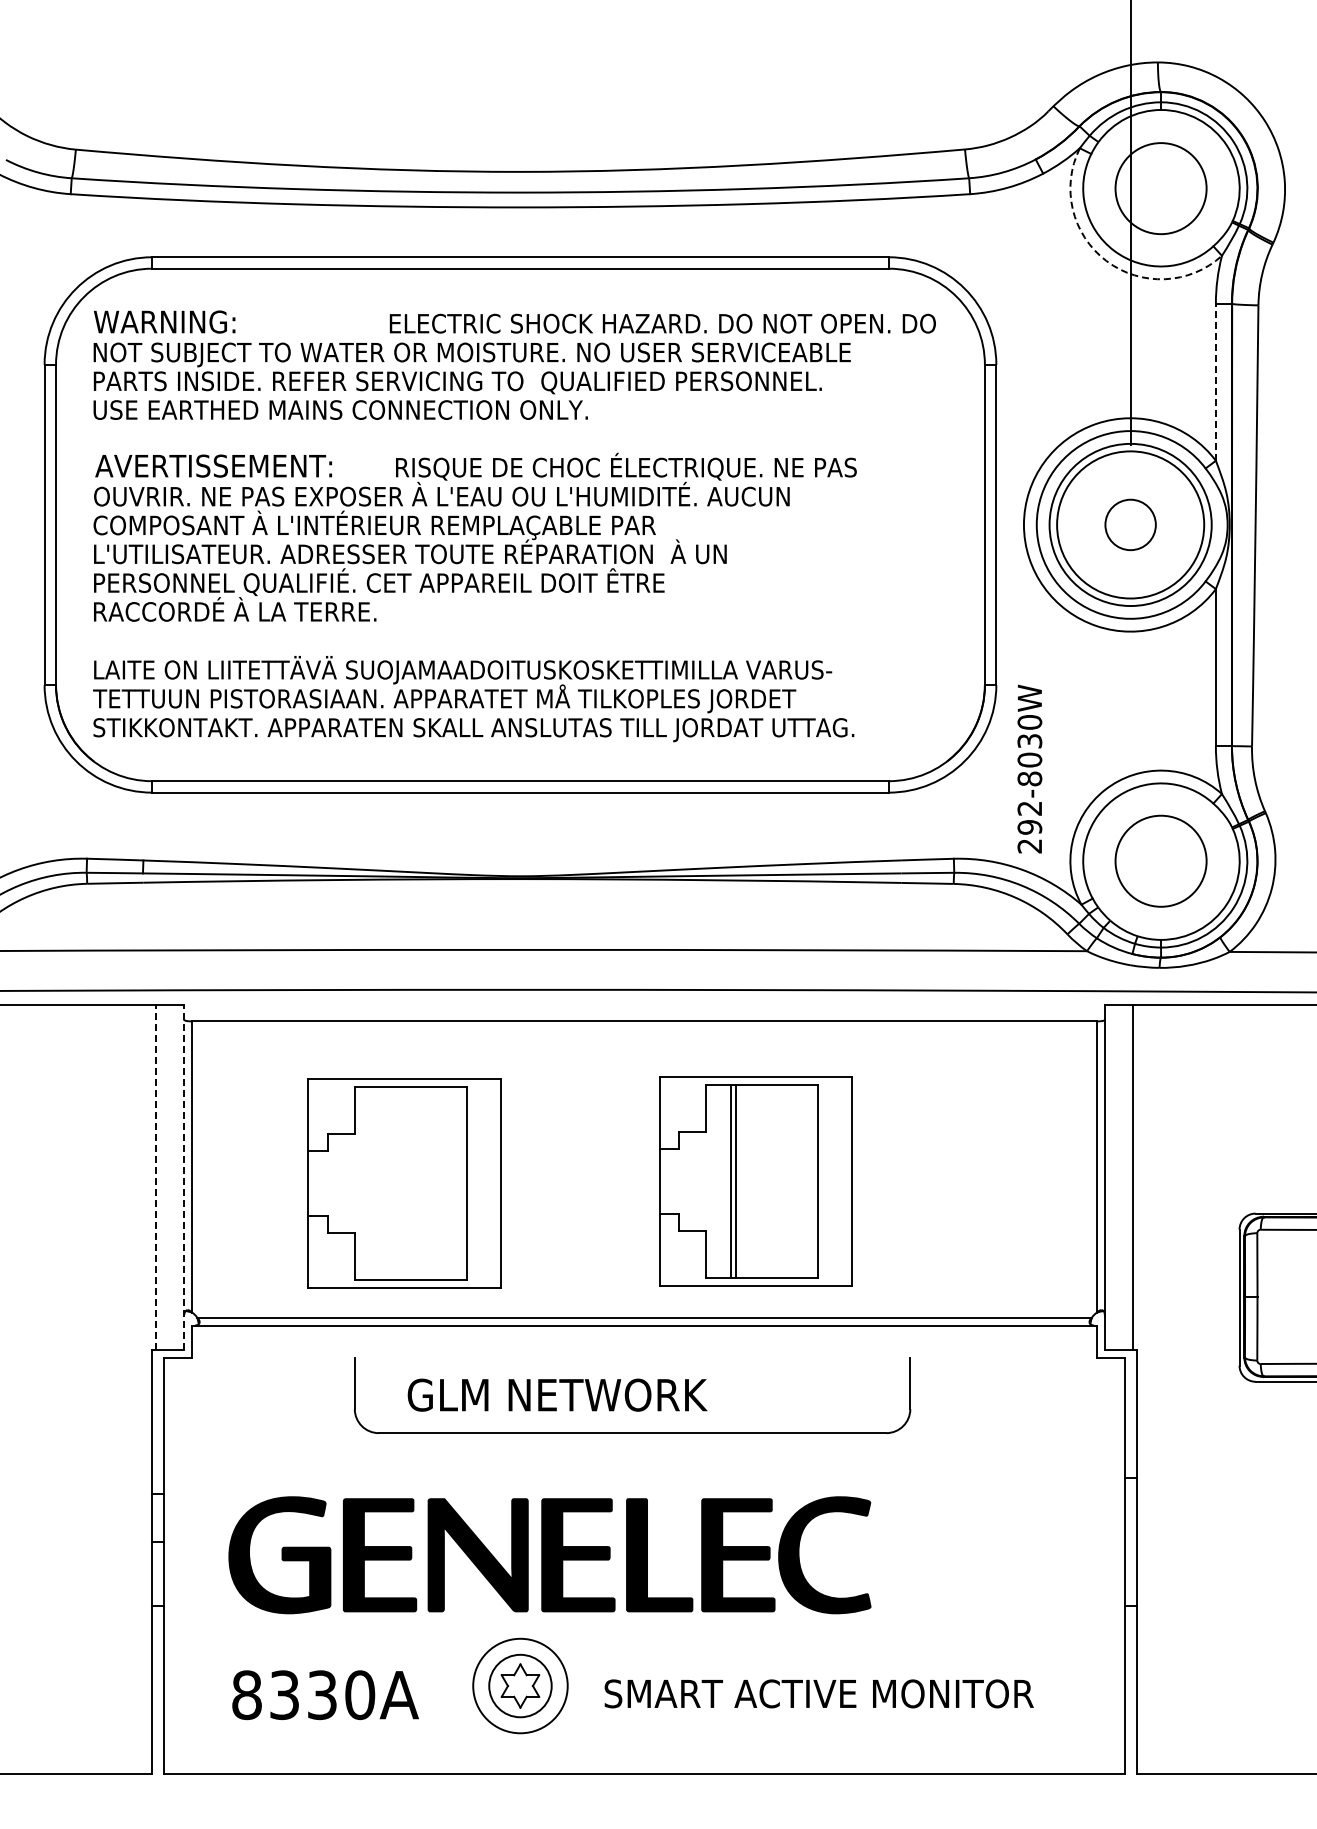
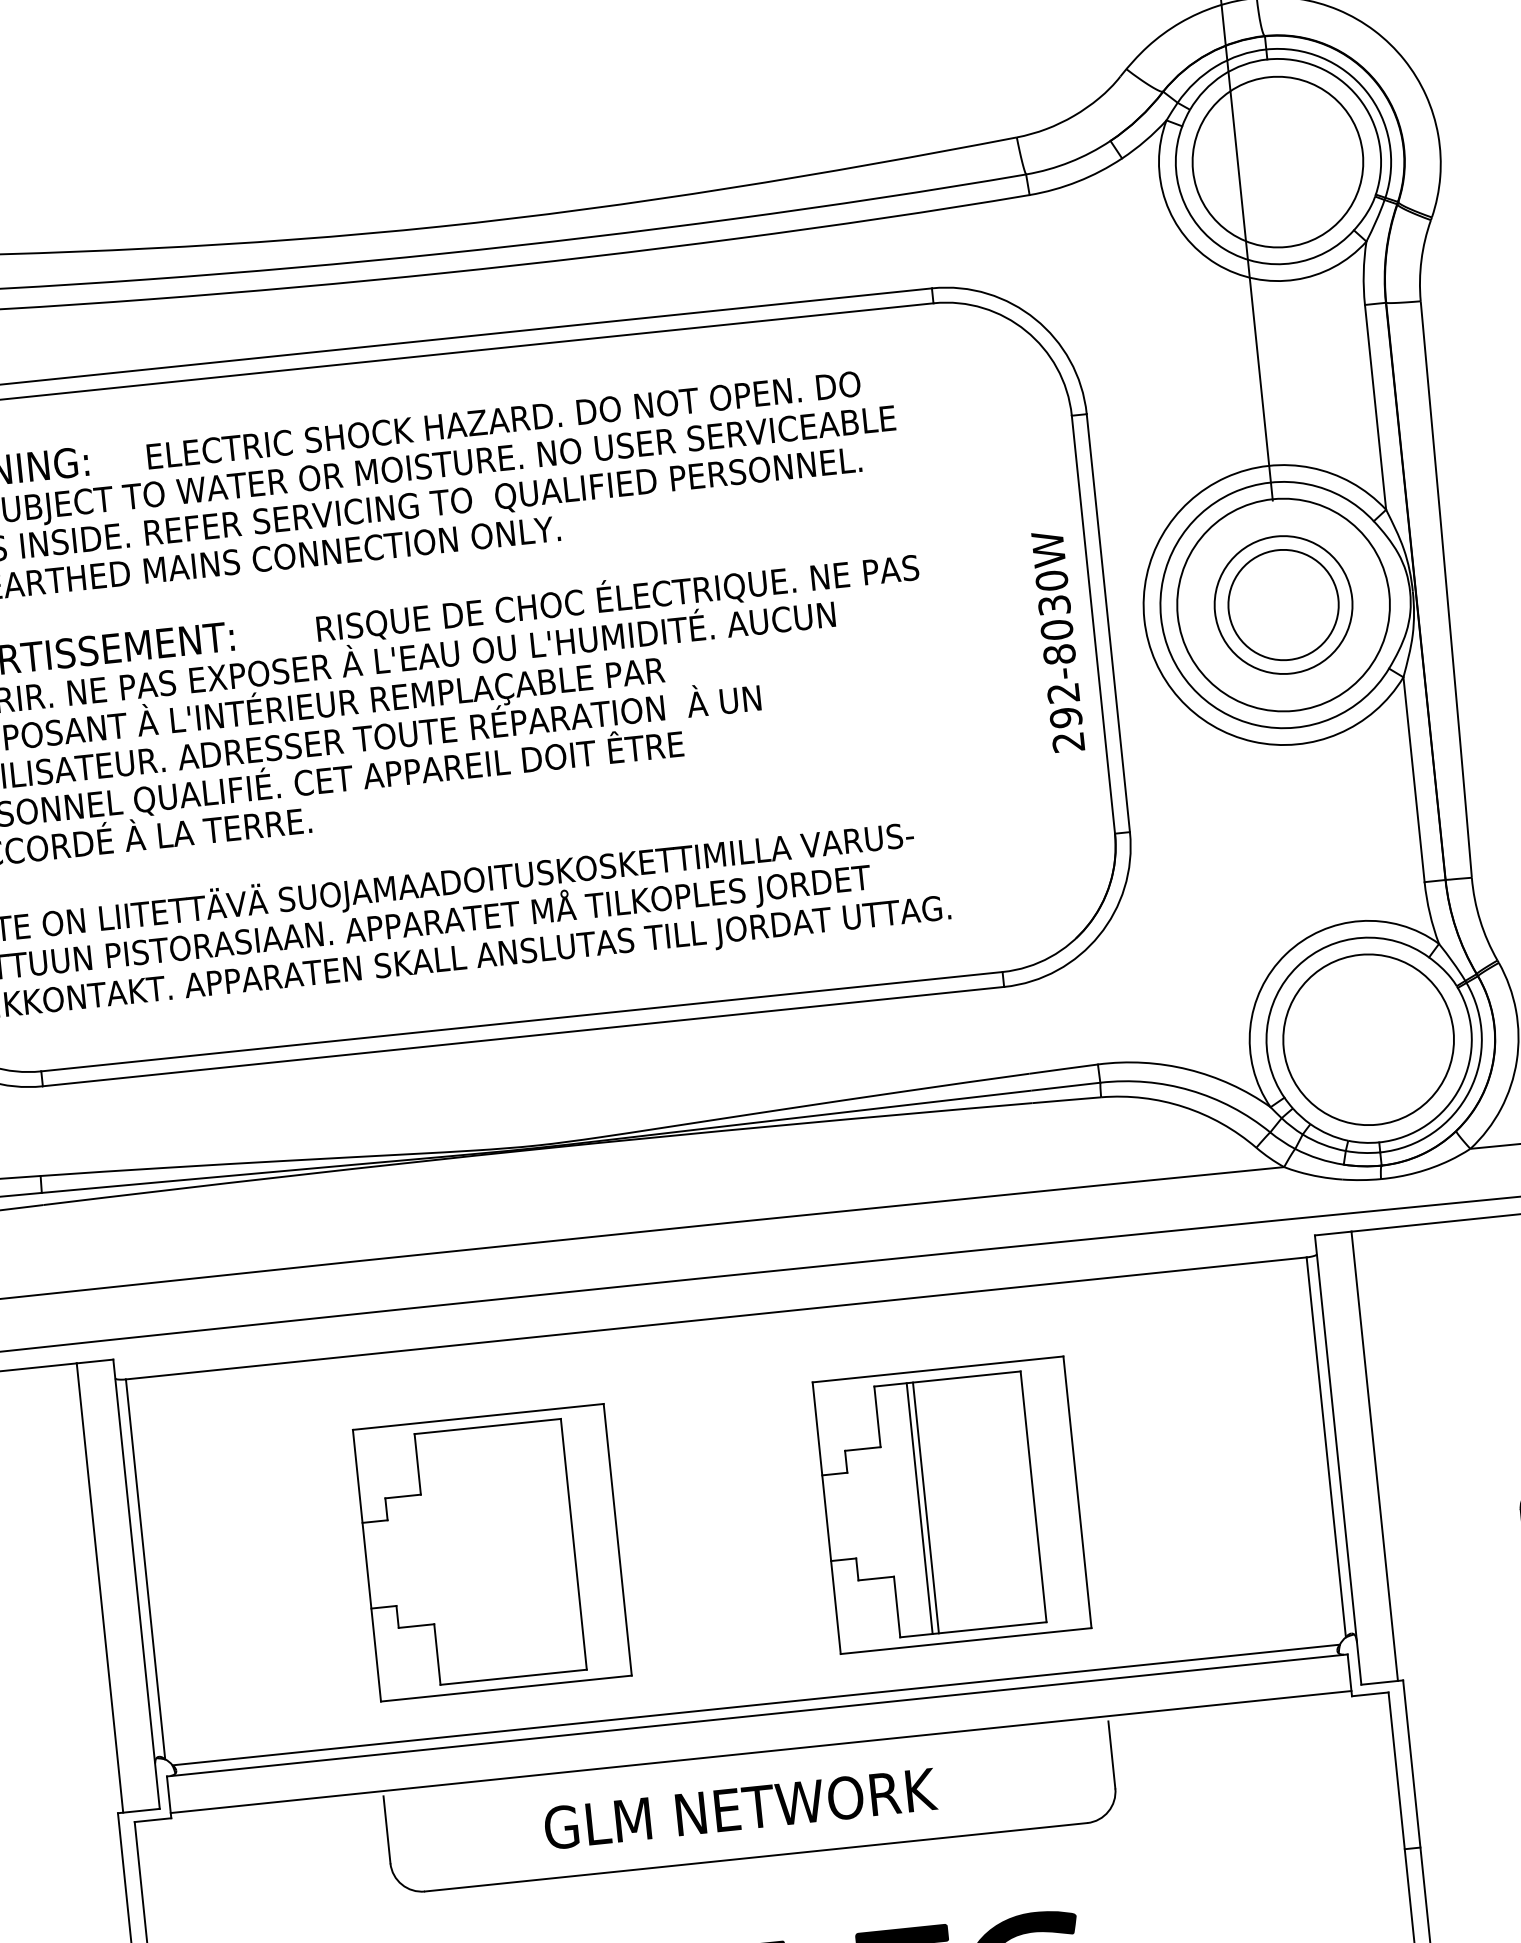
circle: (1161, 188) -> (1278, 161), size x1.43
arc: (1106, 260) -> (1216, 263), dashed -> solid
text: (662, 323) -> (503, 420), moved
line: (1215, 381) -> (1374, 406), dashed -> solid
circle: (1130, 524) -> (1283, 604), size x0.71
circle: (1130, 524) -> (1283, 604), size x1.67
text: (1029, 768) -> (1057, 640), moved
circle: (1161, 861) -> (1369, 1040), size x1.43
line: (156, 1177) -> (100, 1587), dashed -> solid
line: (184, 1177) -> (136, 1584), dashed -> solid
part: (755, 1181) -> (951, 1505), moved
part: (404, 1183) -> (492, 1552), moved
line: (644, 1353) -> (760, 1751), added
text: (557, 1394) -> (740, 1807), moved

